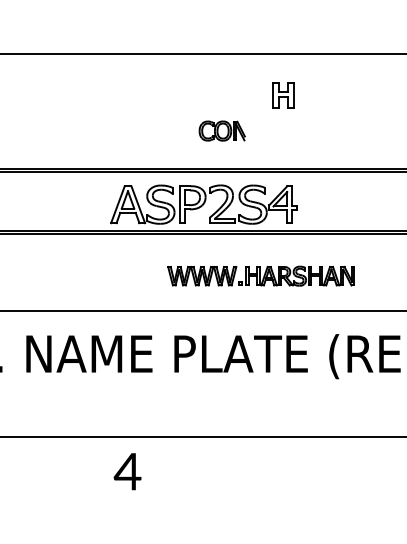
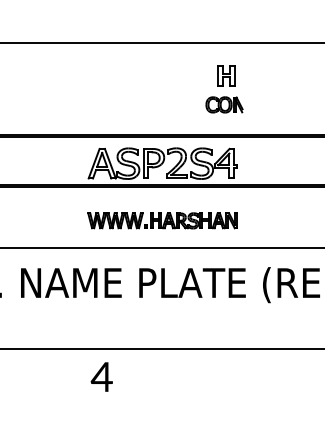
part: (222, 130) -> (224, 104), moved
part: (261, 275) -> (162, 220), moved

